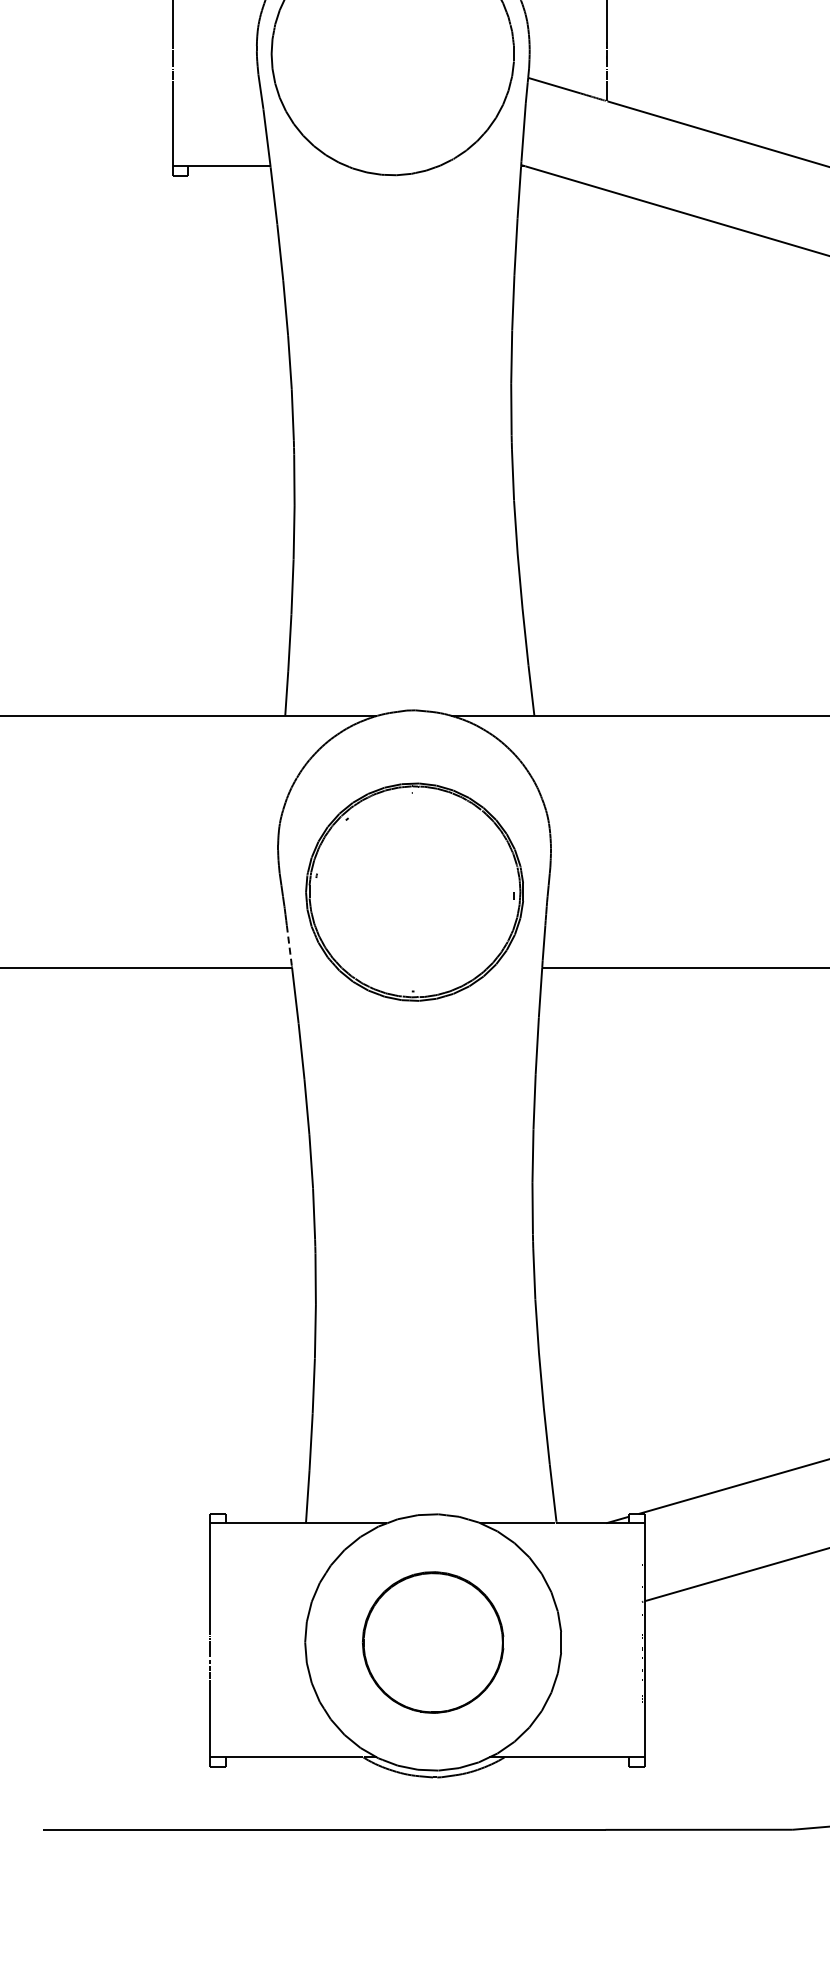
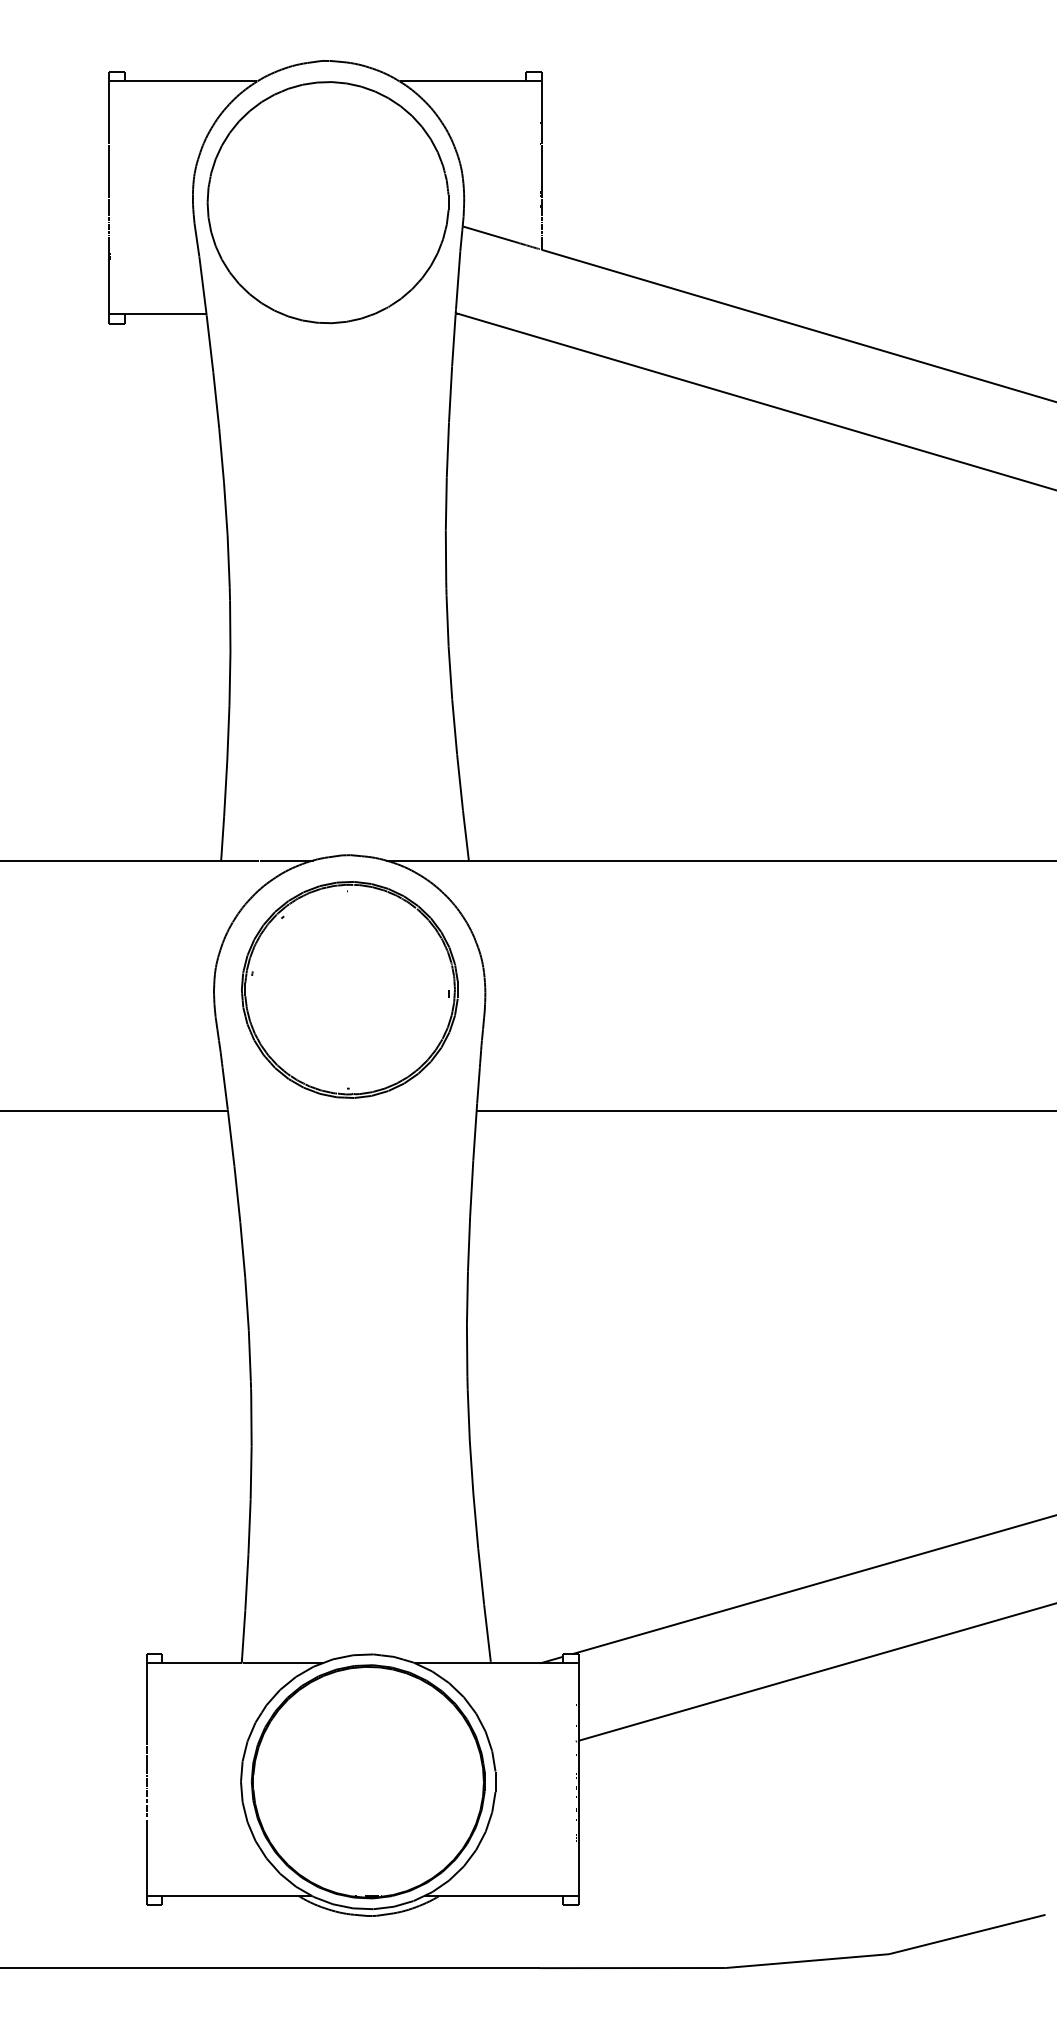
part: (414, 891) -> (349, 989), moved
line: (289, 946) -> (225, 1089), dashed -> solid
part: (432, 1642) -> (367, 1781), size x1.67

